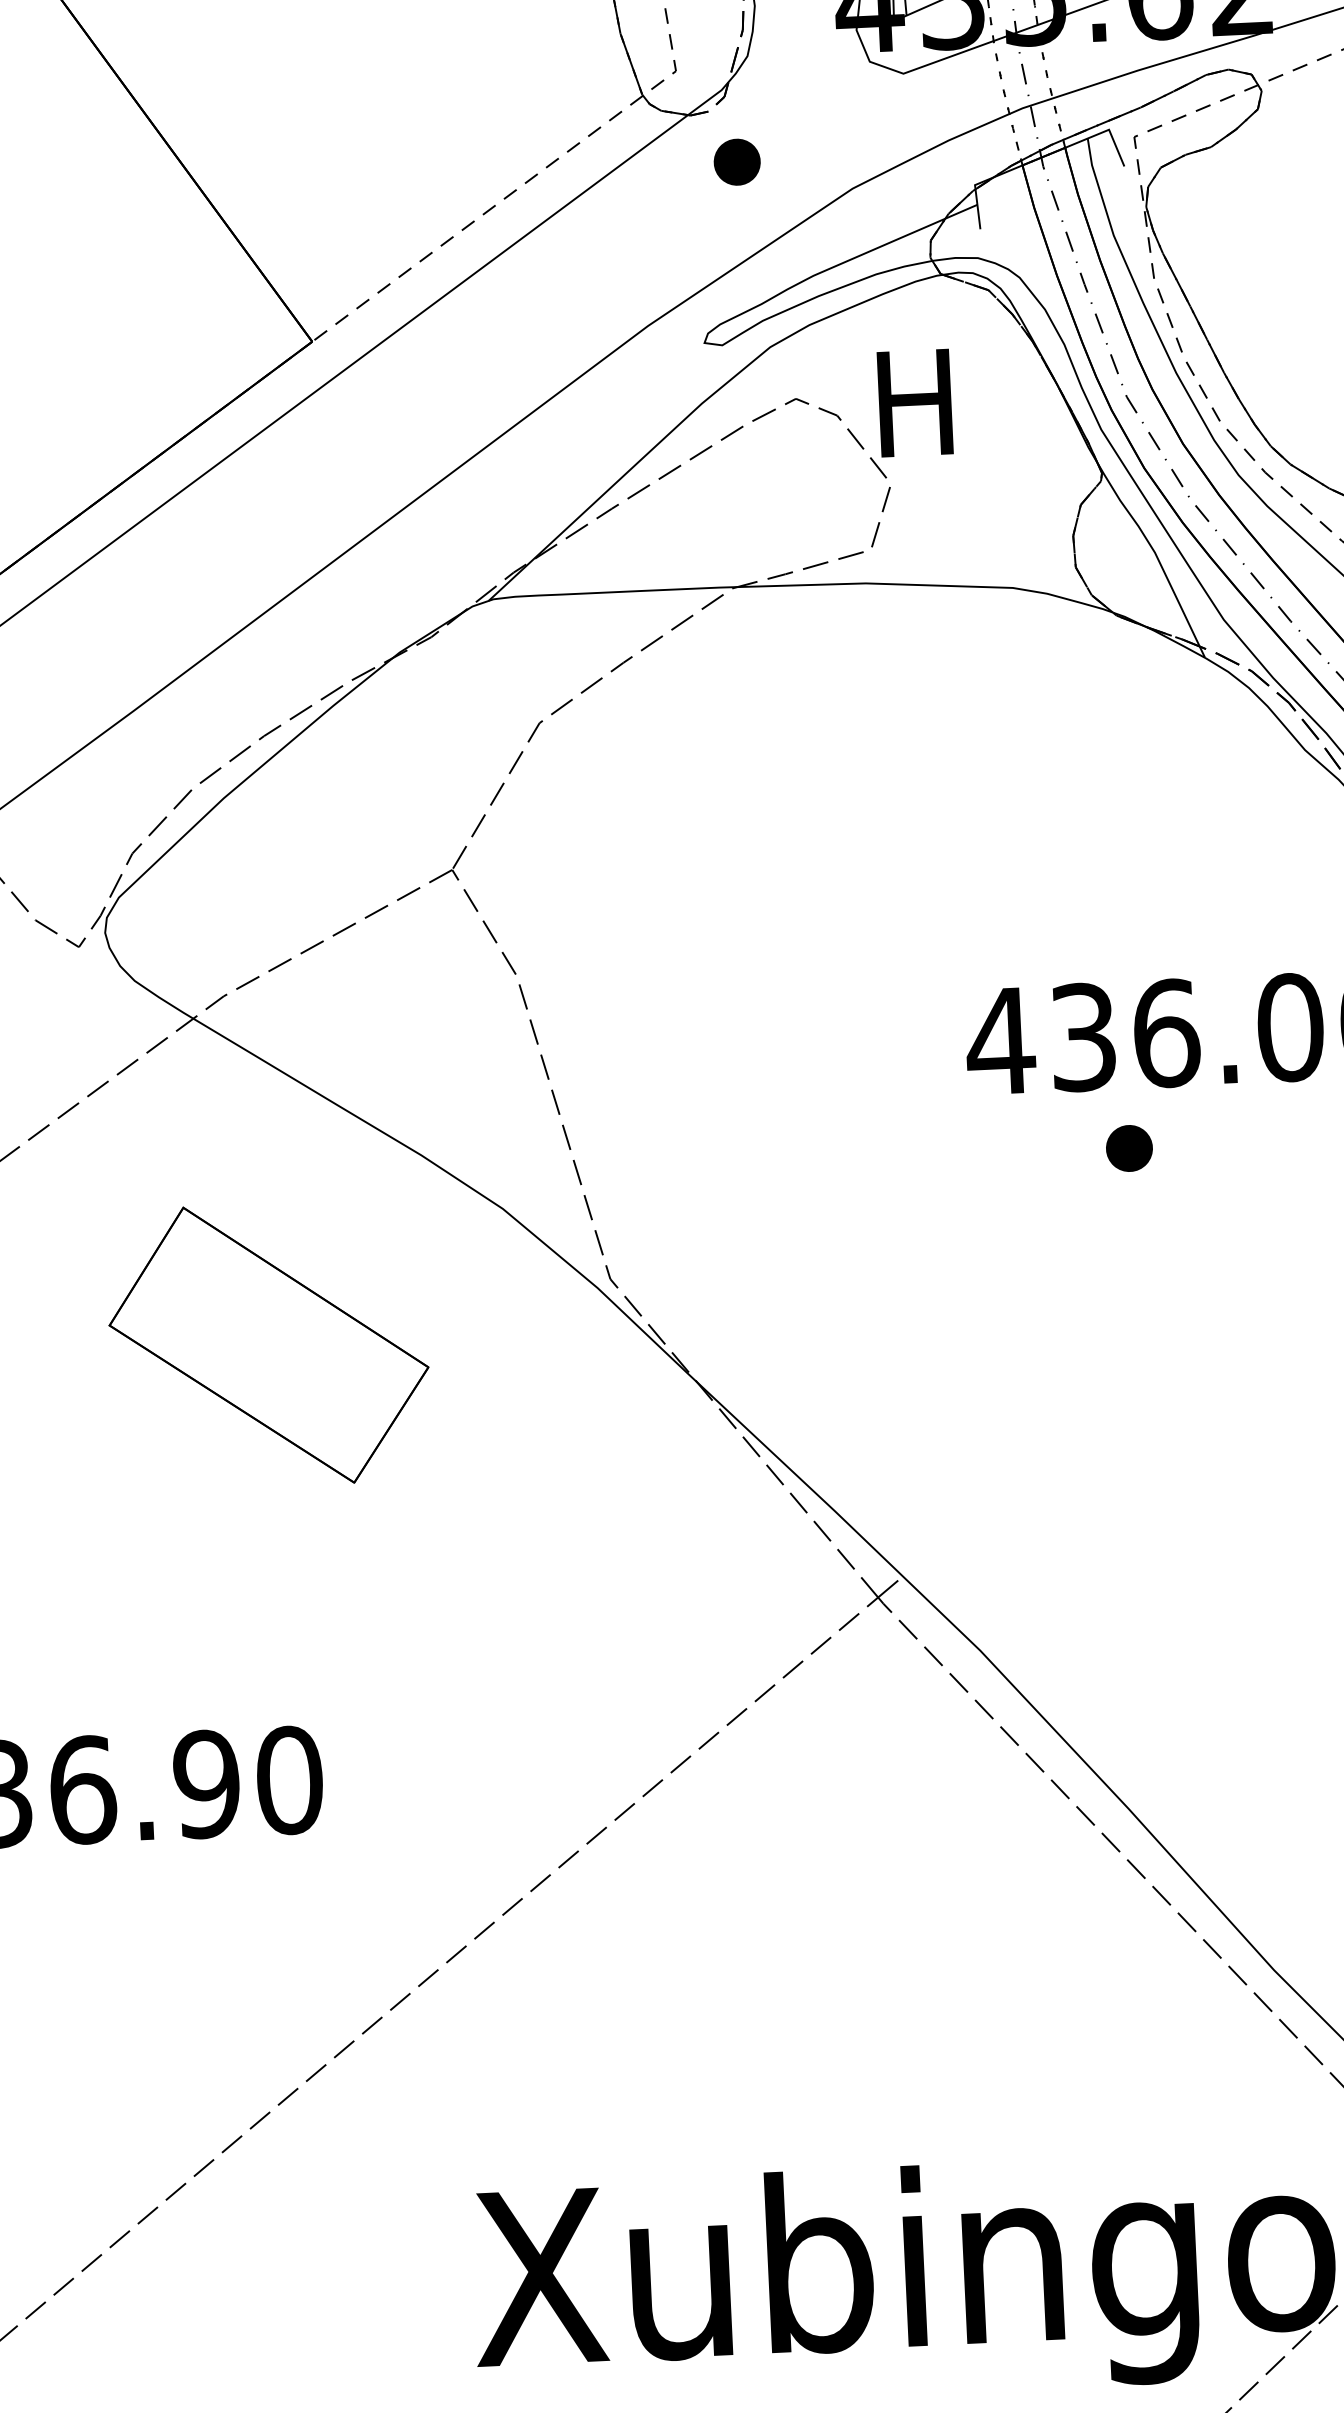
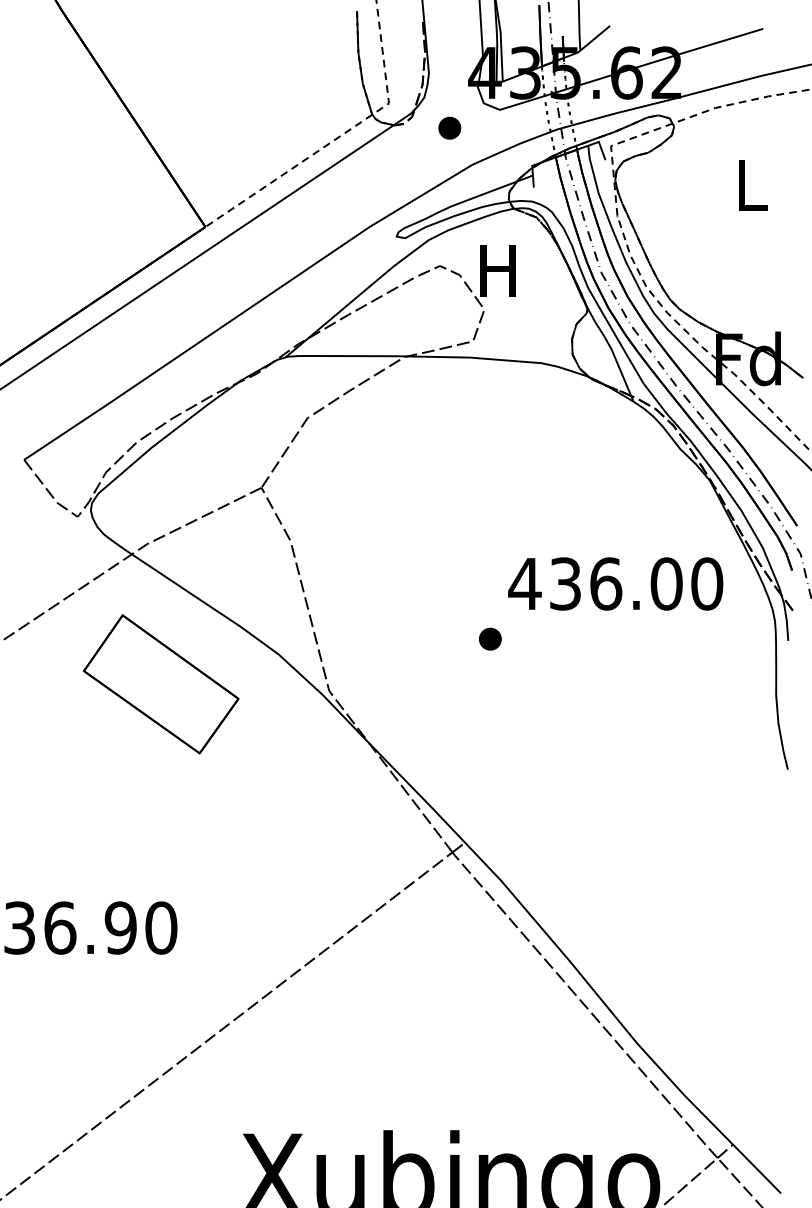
part: (736, 160) -> (449, 127), moved
part: (1129, 1147) -> (490, 638), moved
part: (267, 1345) -> (160, 684), moved

